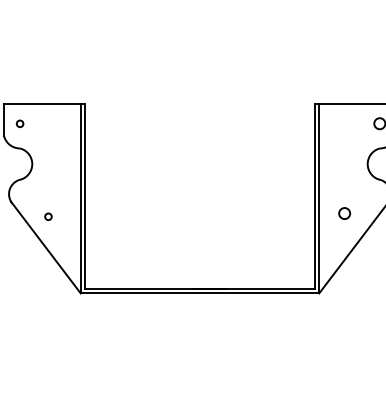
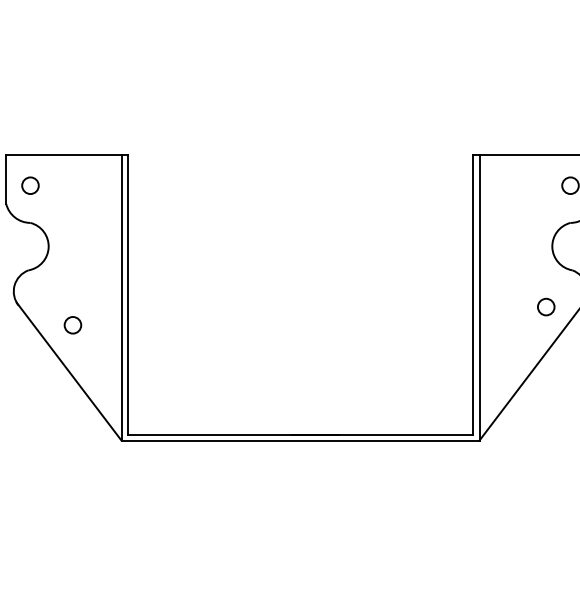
circle: (19, 123) -> (29, 185), size x1.67
circle: (344, 213) -> (546, 307), moved
circle: (48, 216) -> (73, 325), size x1.67

